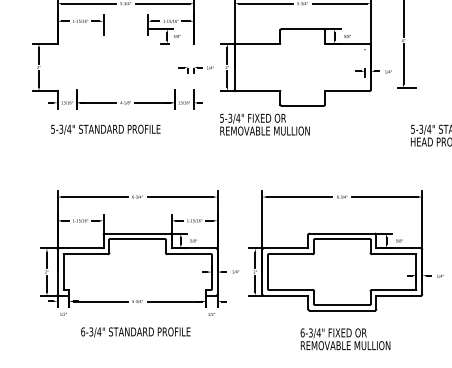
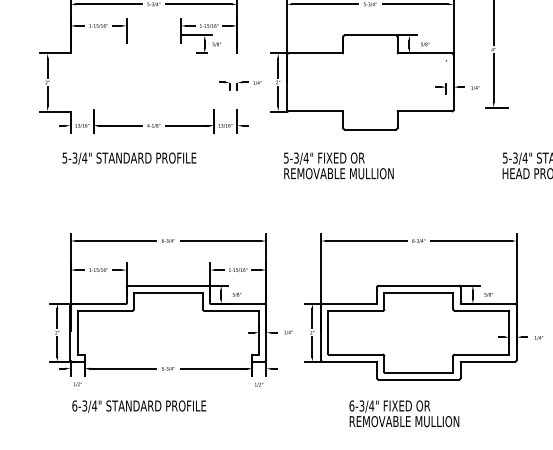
text: (264, 124) -> (338, 165), moved
text: (135, 332) -> (138, 406), moved
text: (345, 339) -> (404, 414), moved

